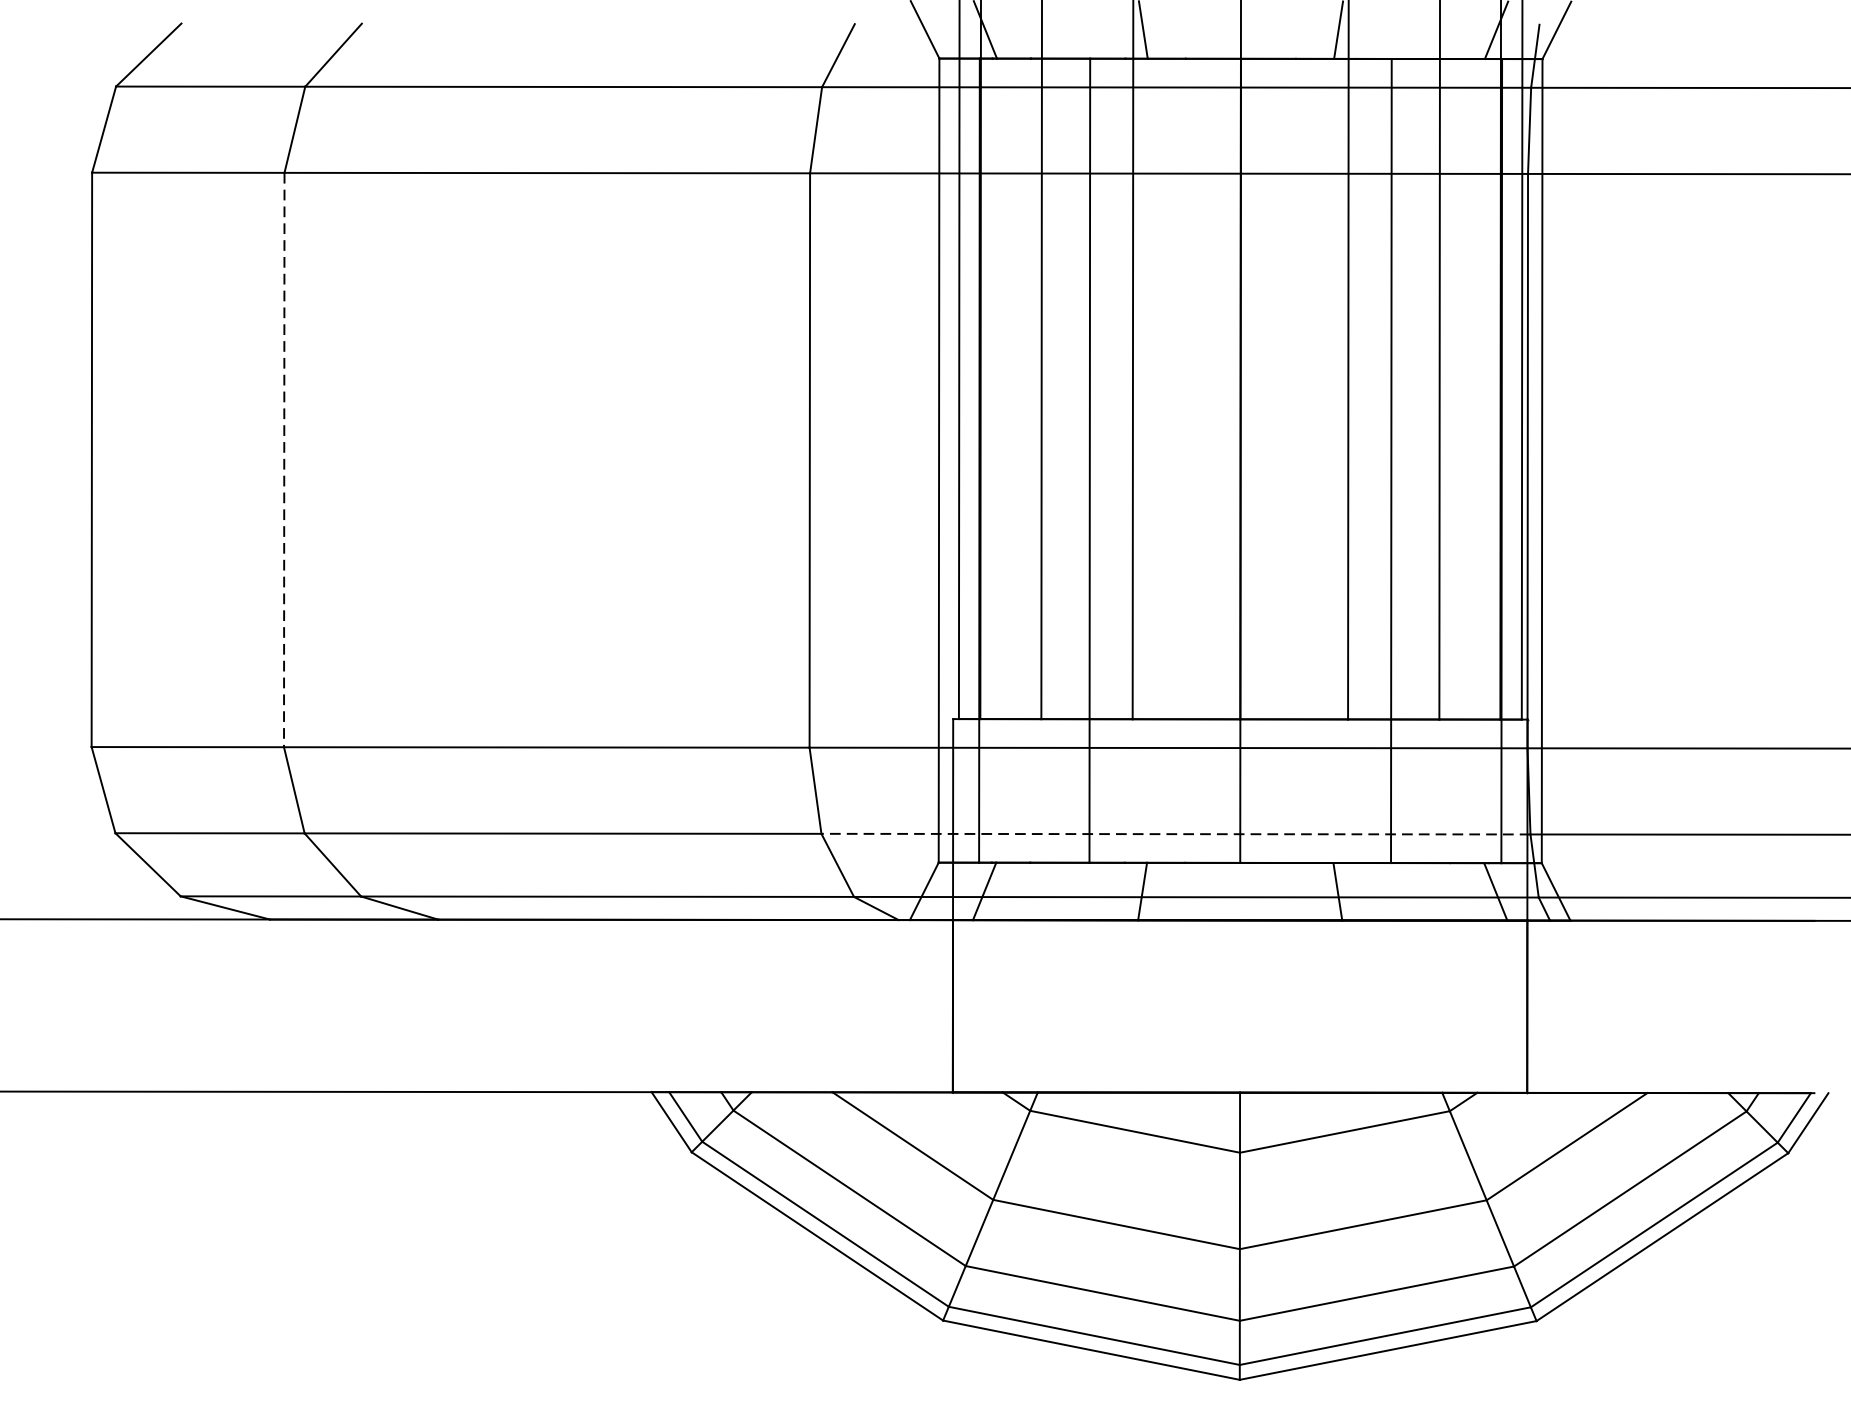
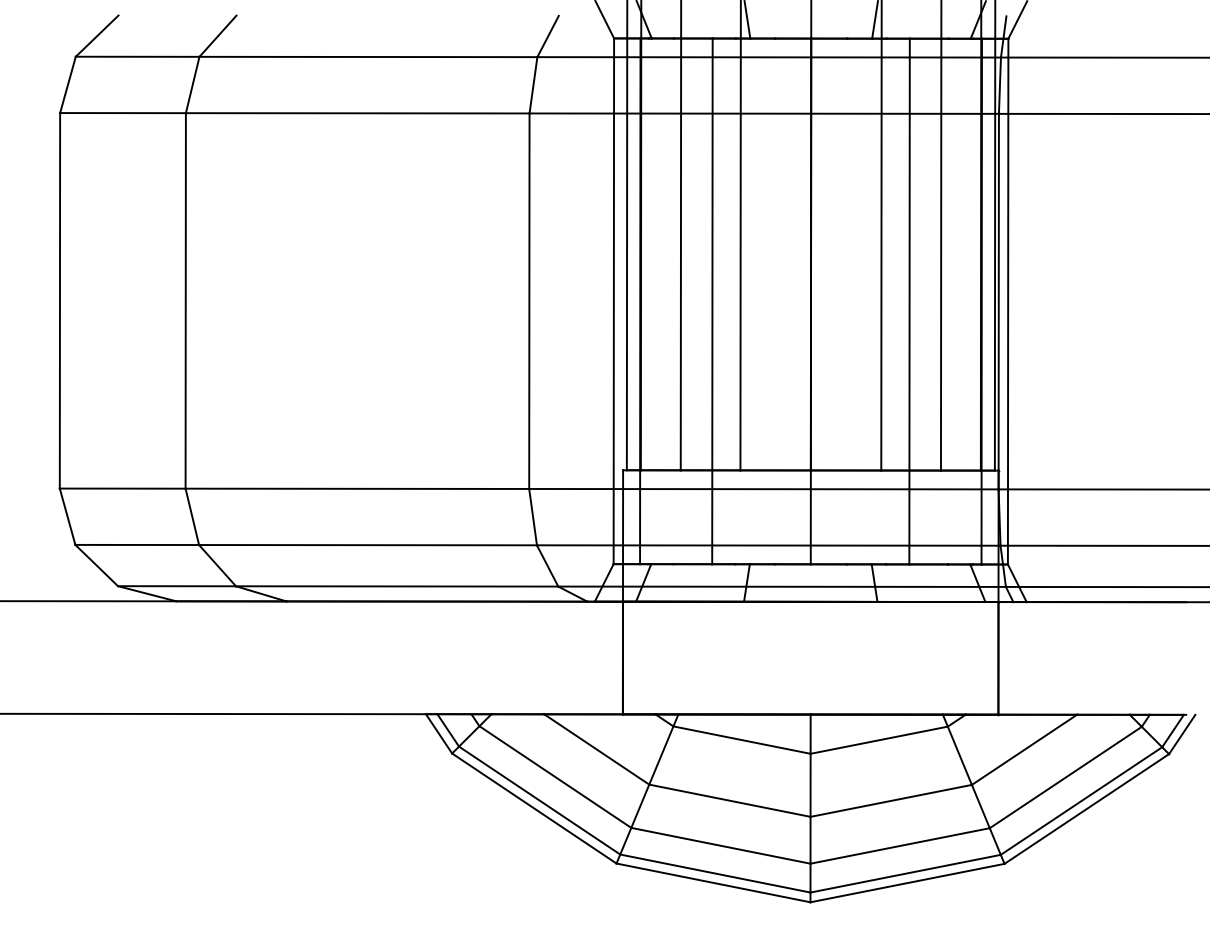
line: (283, 459) -> (185, 300), dashed -> solid
line: (1175, 834) -> (768, 545), dashed -> solid

